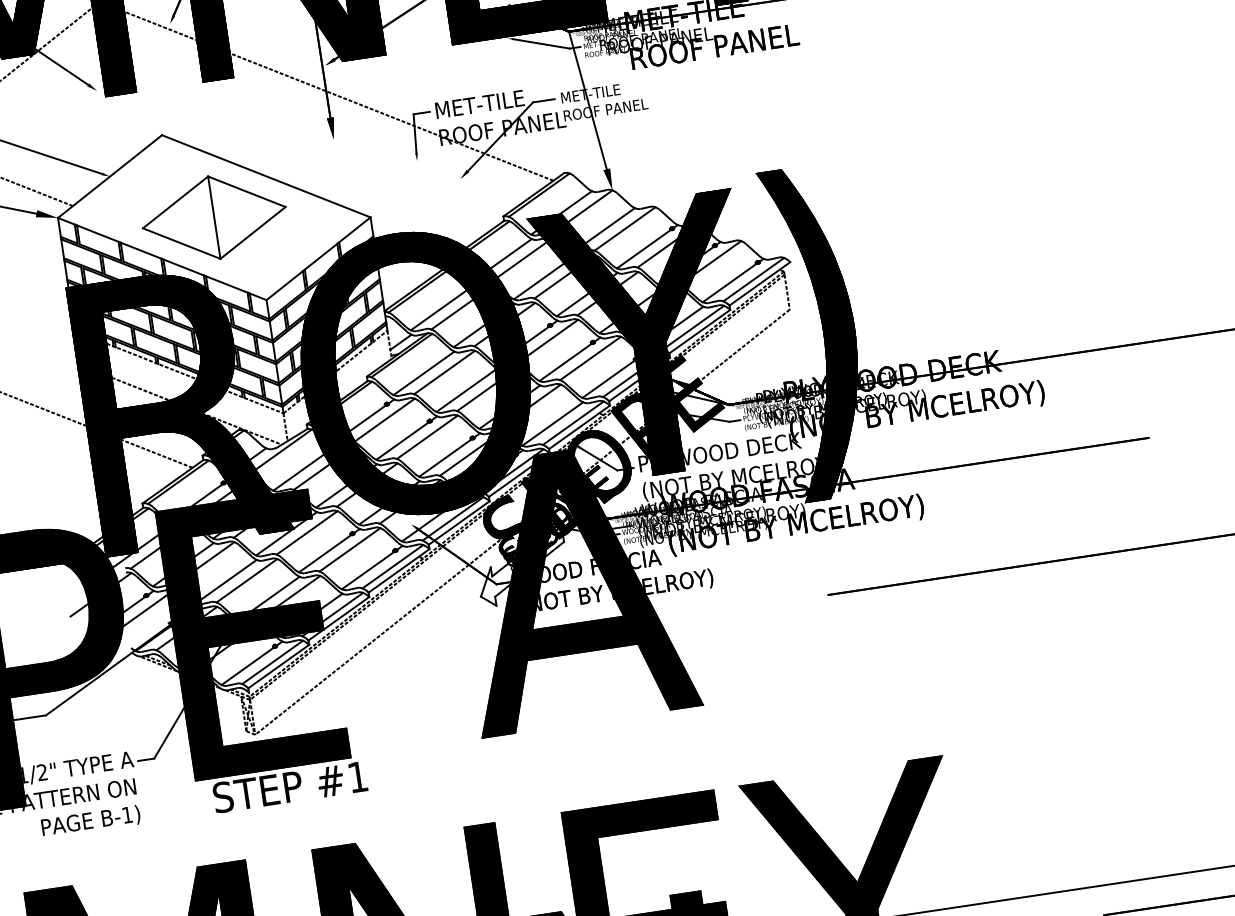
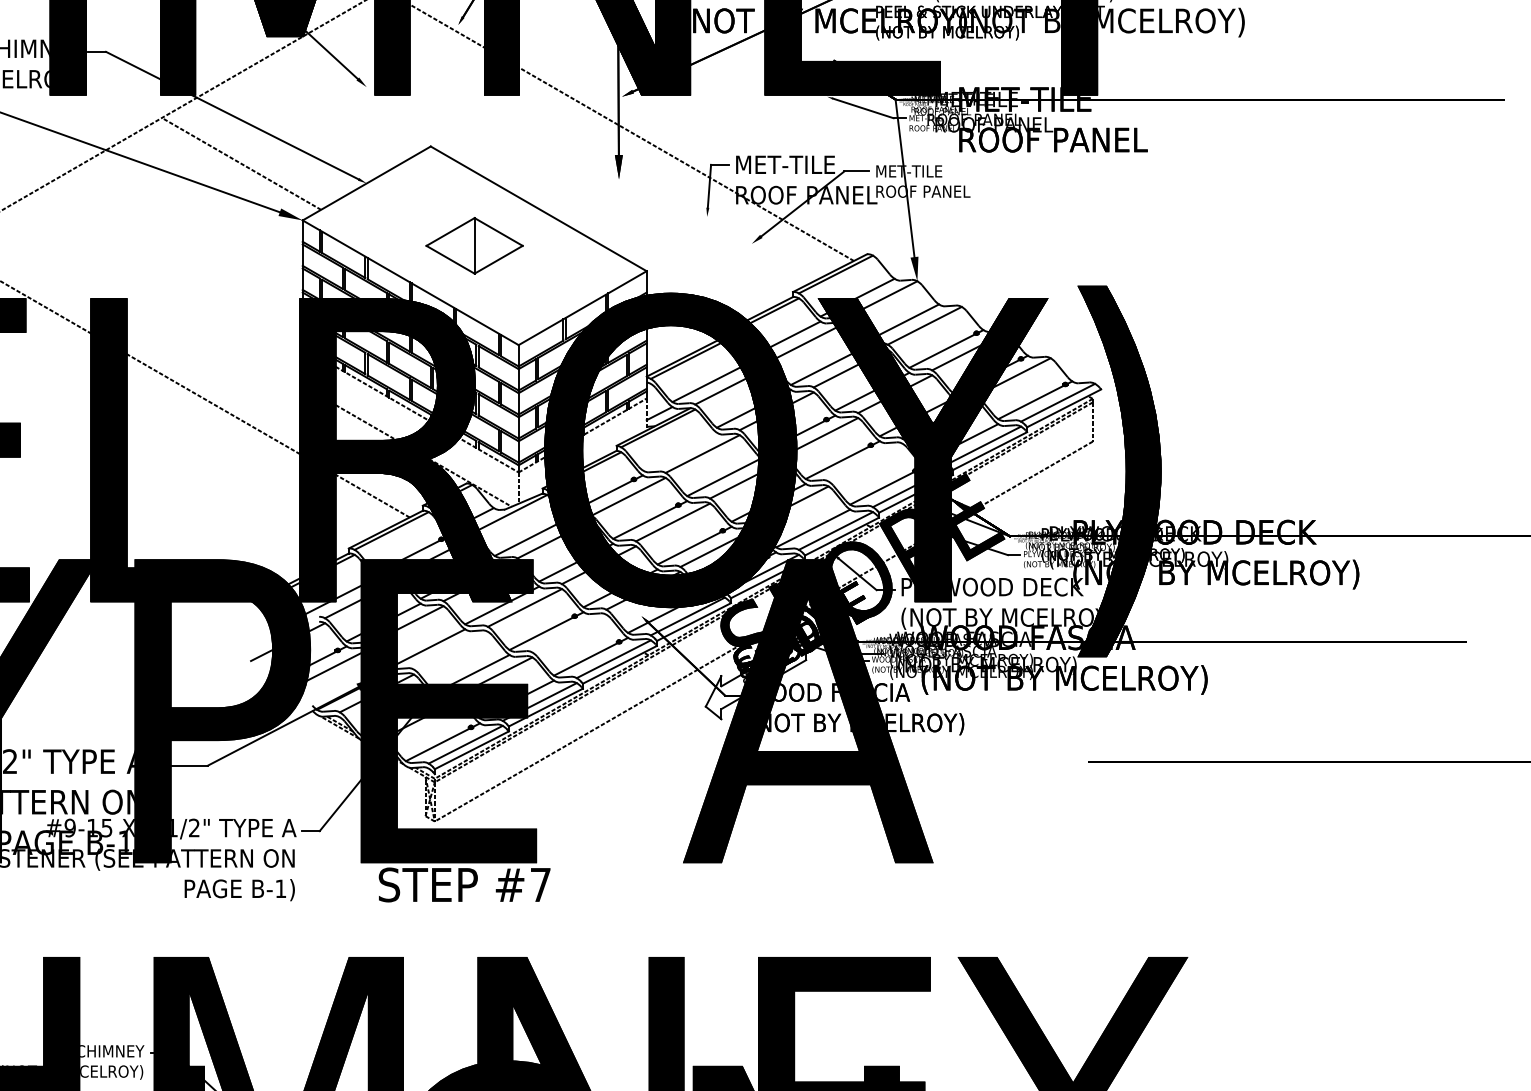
part: (214, 217) -> (474, 245), size x0.6
line: (590, 358) -> (865, 462), removed
line: (423, 373) -> (679, 451), removed
line: (350, 549) -> (569, 633), removed
line: (246, 580) -> (450, 650), removed
text: (357, 776) -> (540, 884), #1 -> #7

